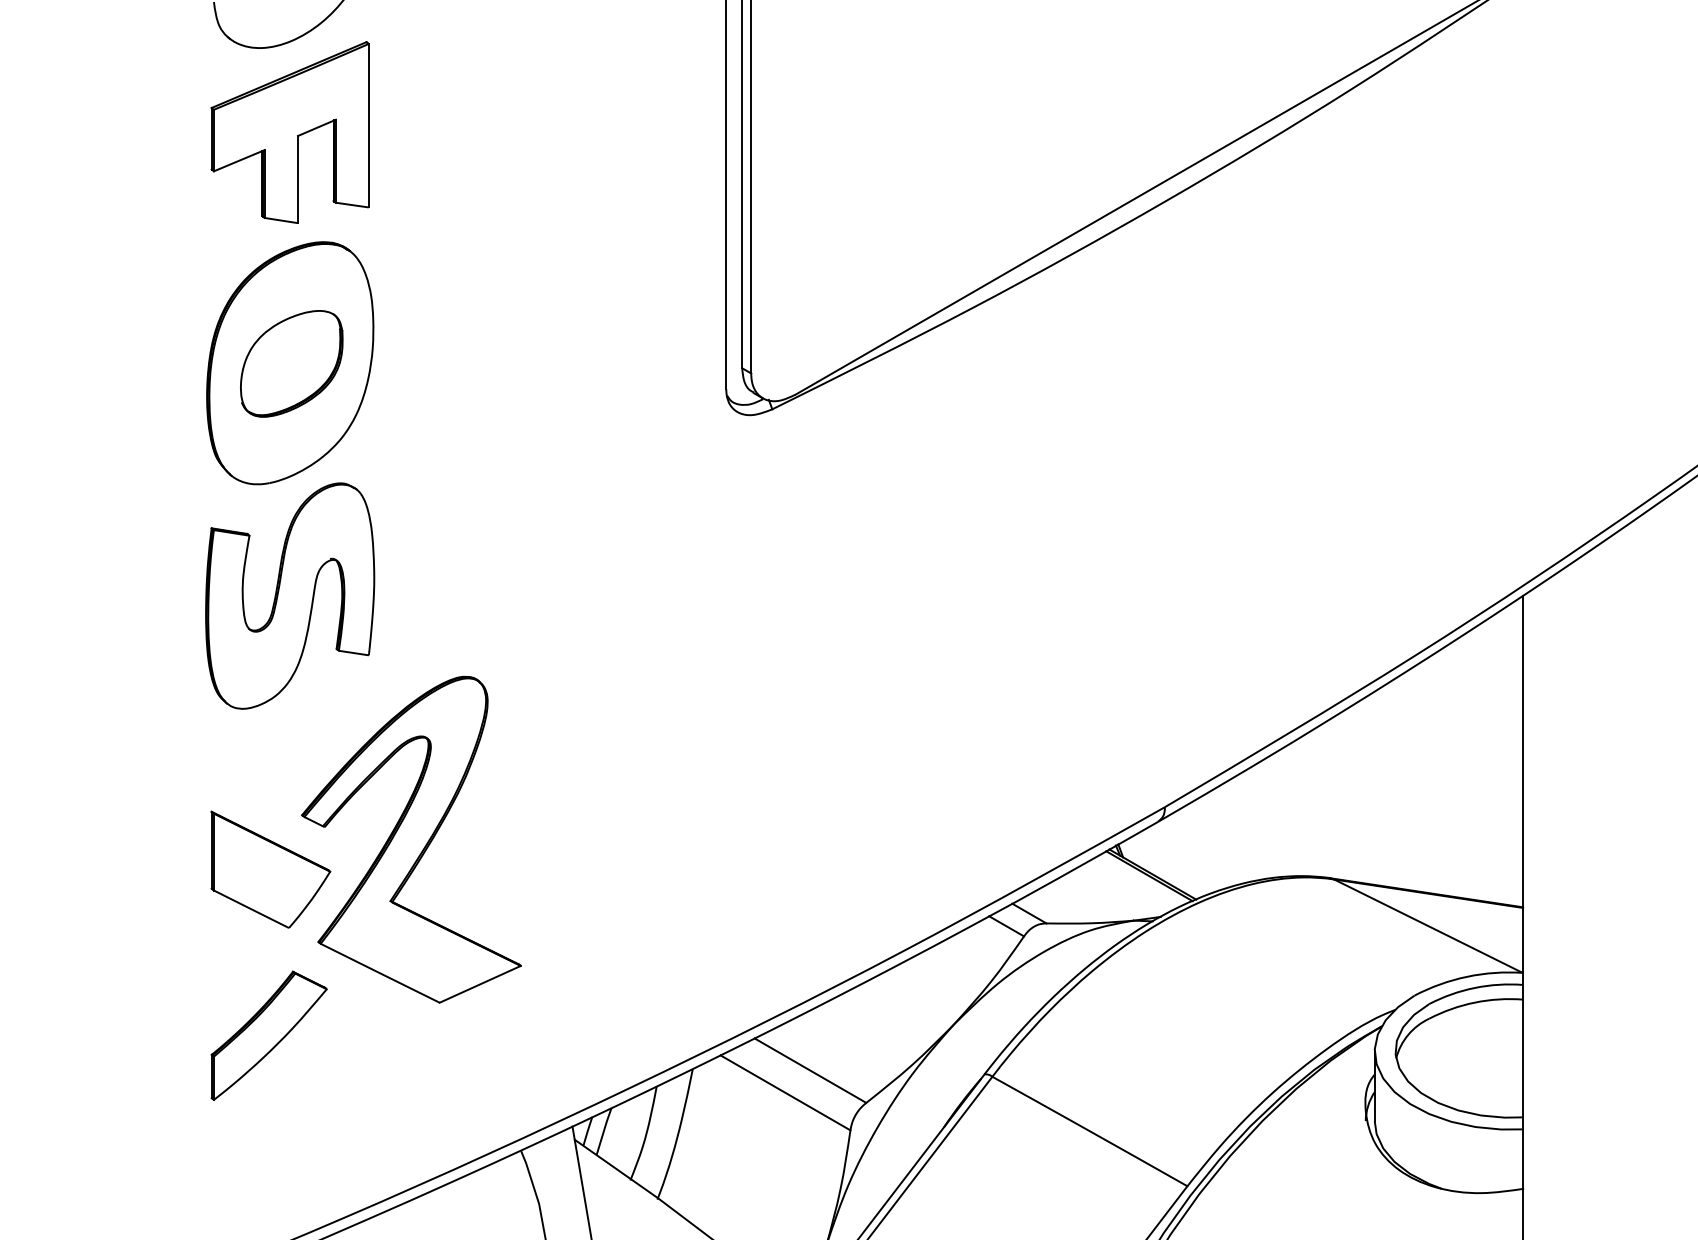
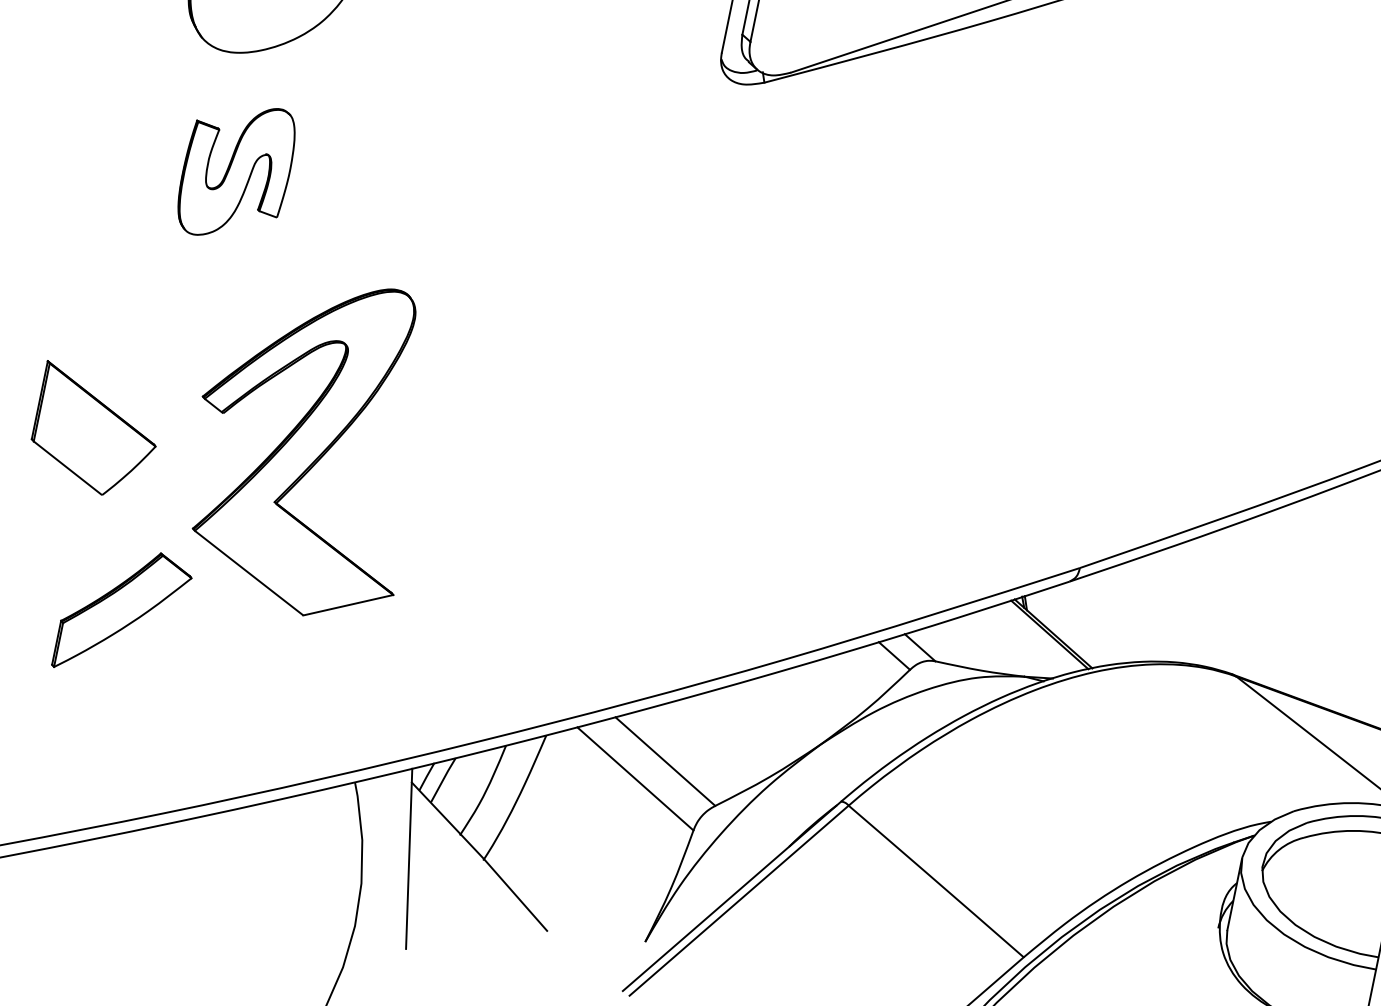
part: (290, 595) -> (236, 171), size x0.6
part: (270, 869) -> (95, 431), moved

